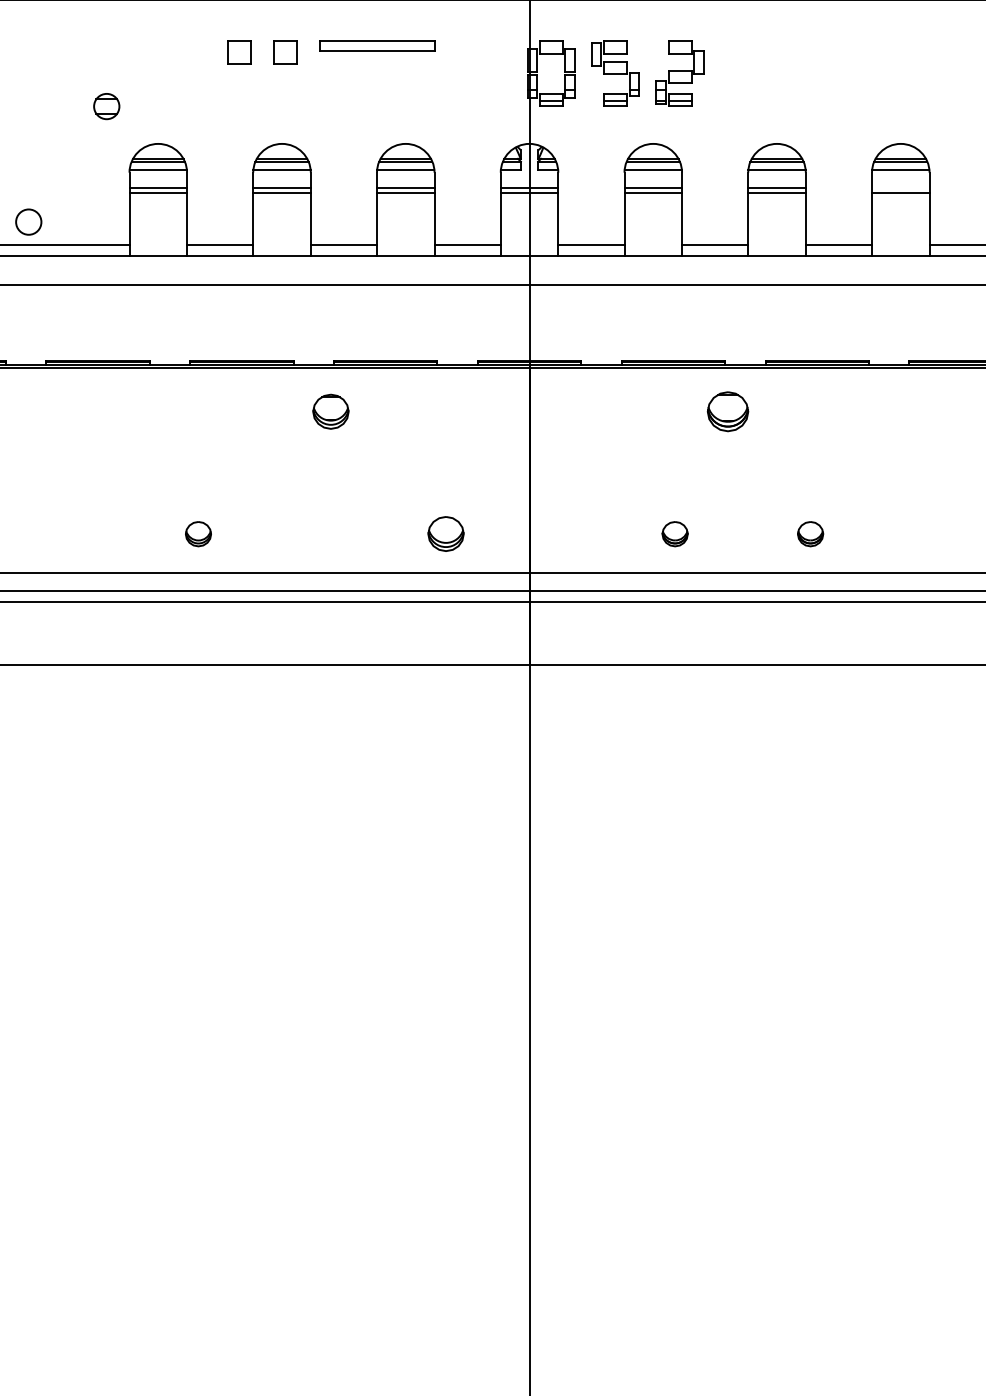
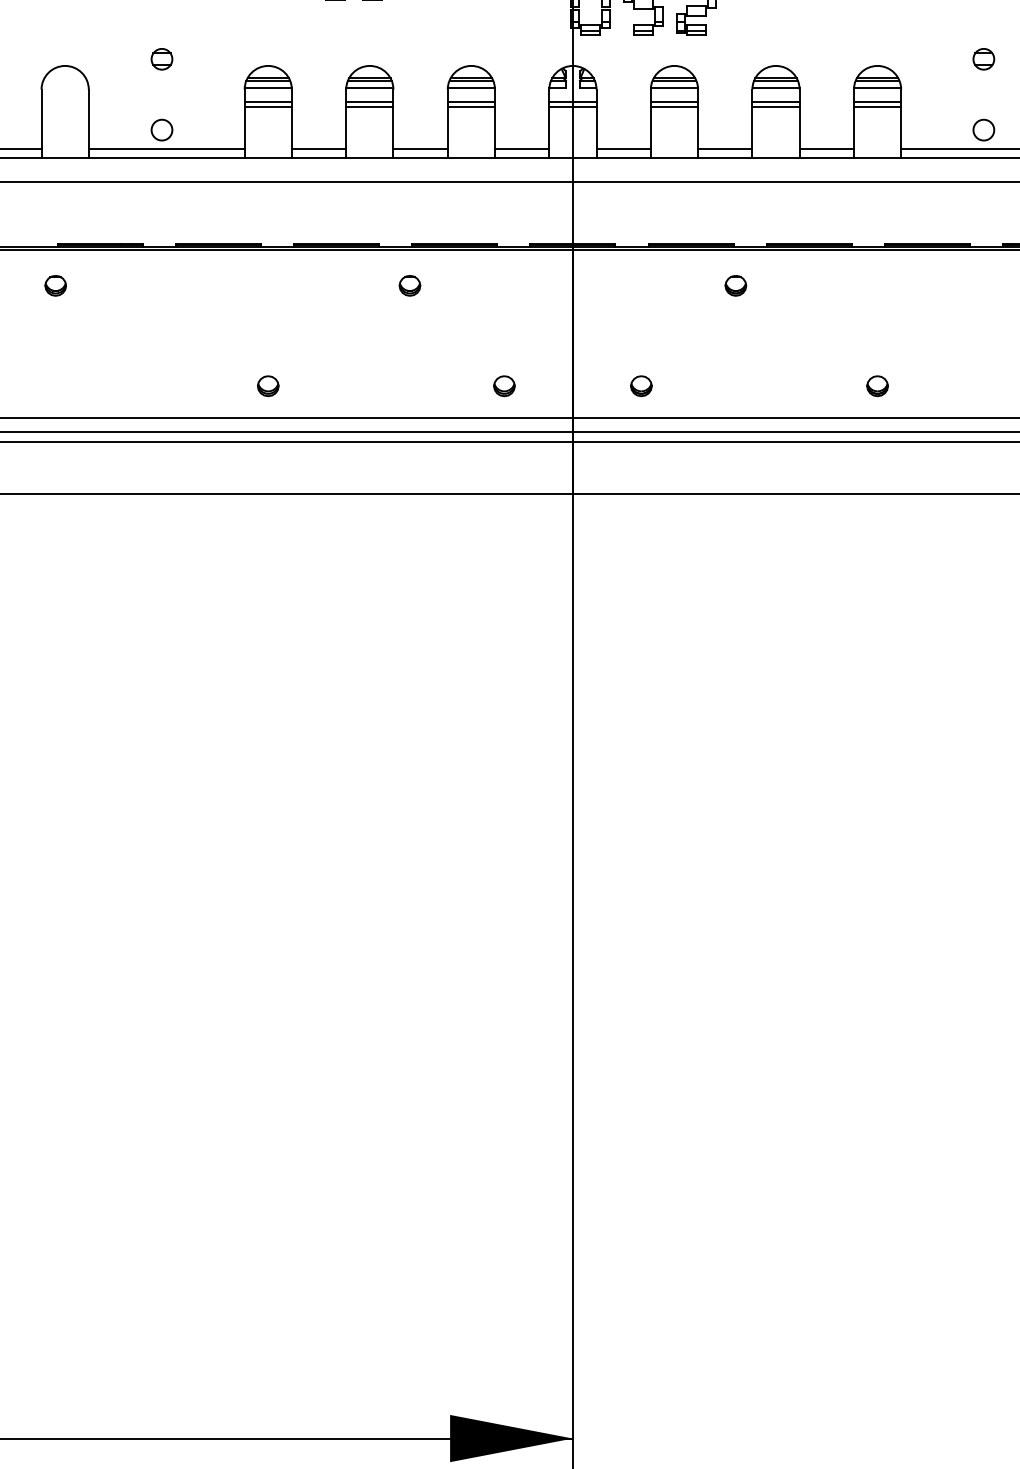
part: (106, 106) -> (161, 59), moved
line: (900, 187) -> (877, 101), added
part: (330, 411) -> (409, 285), size x0.71
part: (727, 411) -> (735, 285), size x0.62
part: (198, 534) -> (268, 386), moved
part: (446, 534) -> (504, 386), size x0.71
part: (675, 534) -> (641, 386), moved
part: (810, 534) -> (877, 386), moved

